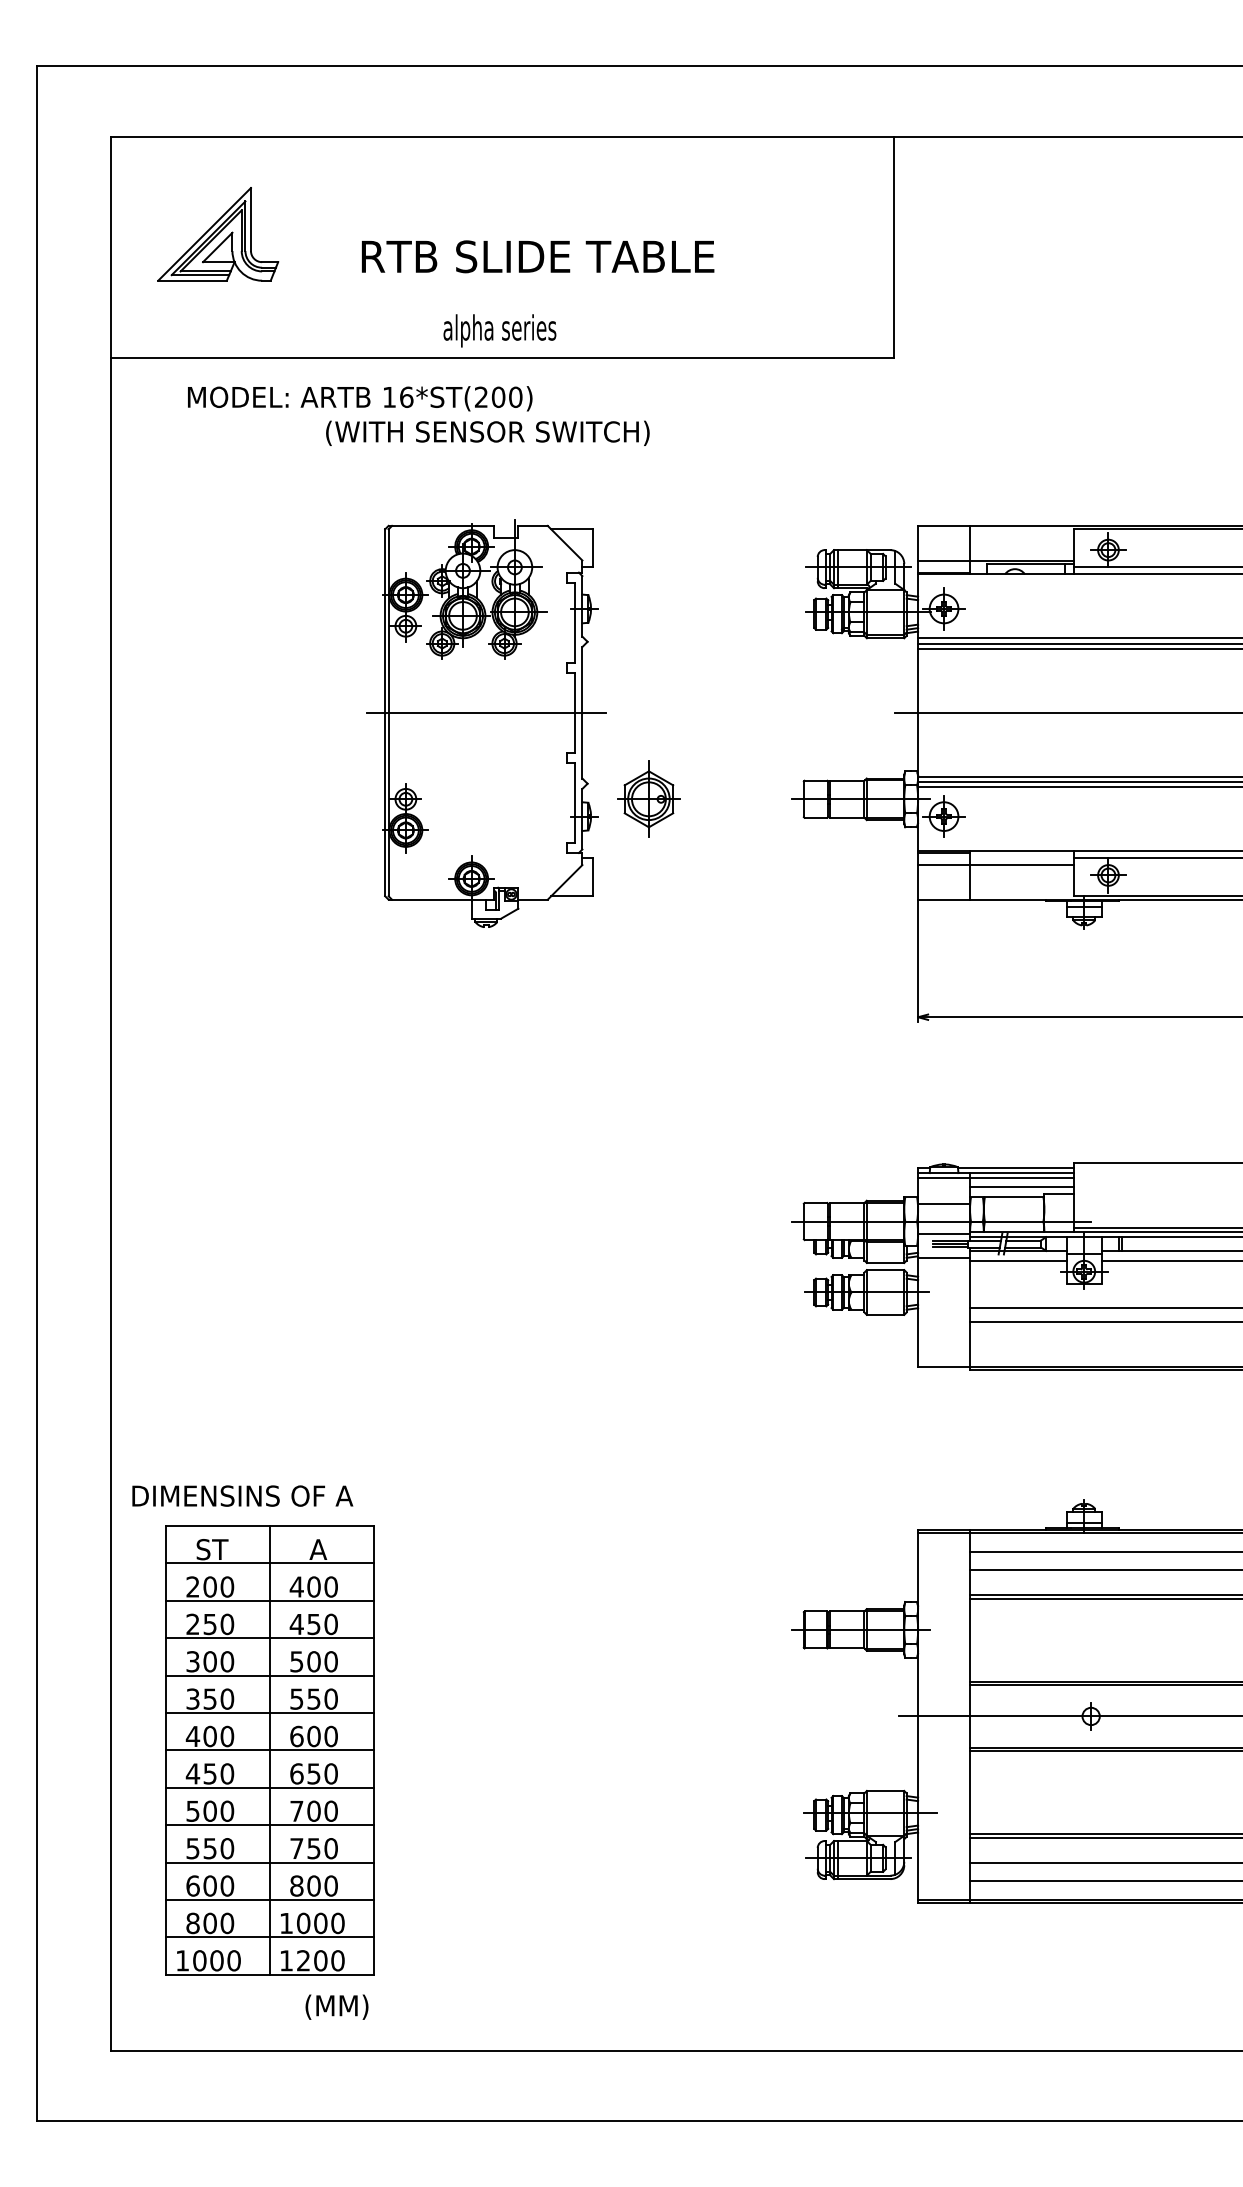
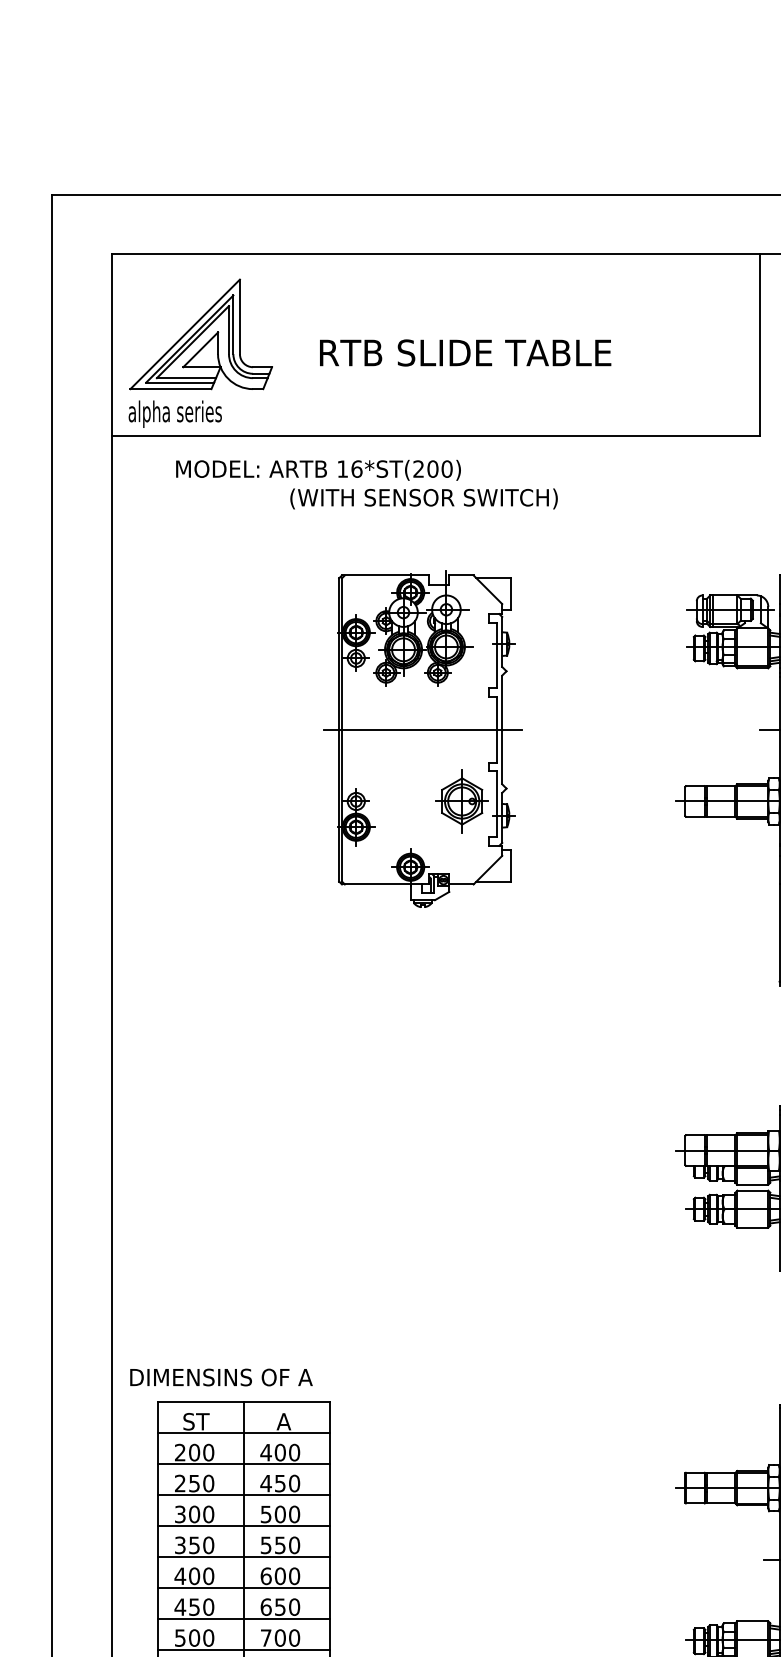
part: (217, 234) -> (200, 334), size x1.43
text: (499, 330) -> (174, 413), moved
part: (648, 798) -> (461, 800), moved

